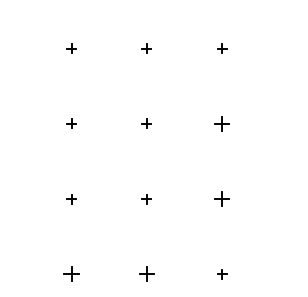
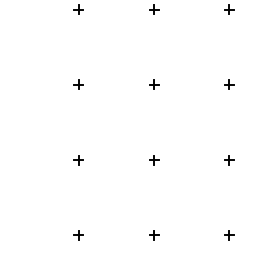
part: (222, 123) -> (229, 84), size x0.62
part: (222, 199) -> (229, 160), size x0.62
part: (71, 274) -> (78, 235), size x0.62
part: (146, 274) -> (153, 235), size x0.62

